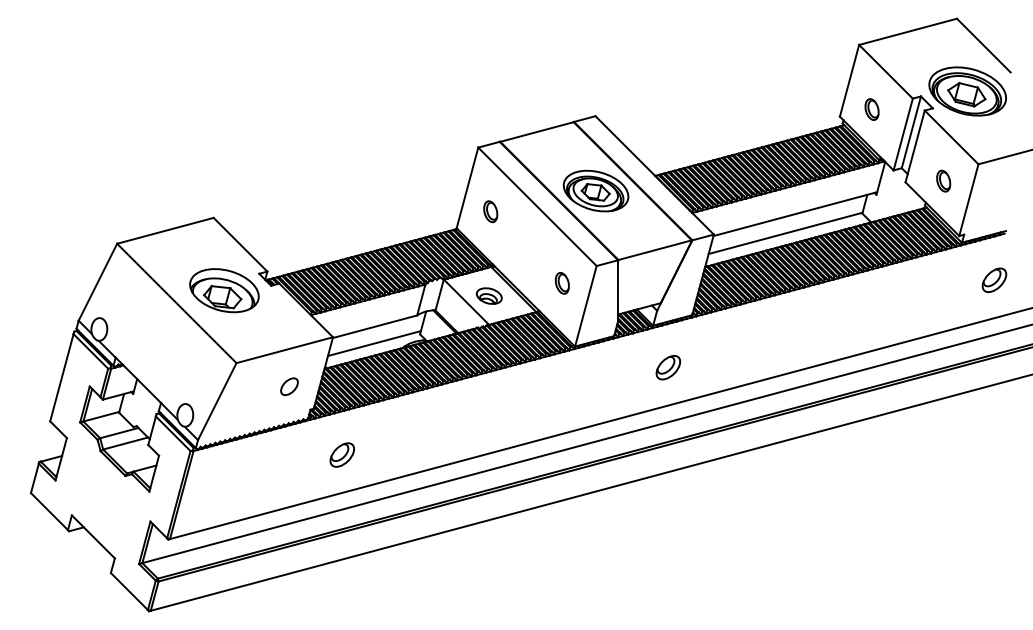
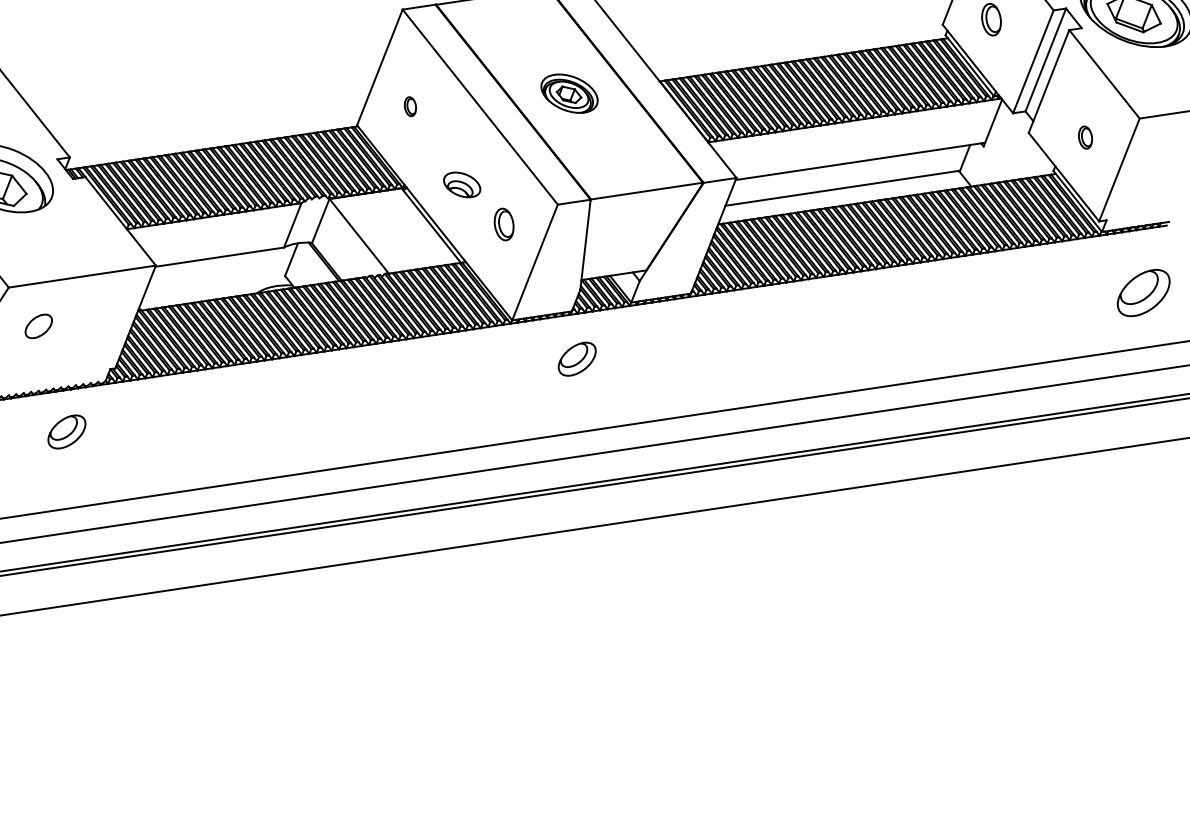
part: (943, 180) -> (1085, 136), size x0.7
part: (595, 190) -> (568, 92), size x0.6
part: (490, 211) -> (409, 106), size x0.6
part: (994, 279) -> (1143, 291), size x1.4
part: (488, 295) -> (461, 183), moved
line: (374, 343) -> (216, 281), removed
part: (668, 367) -> (577, 358), moved
part: (289, 386) -> (38, 326), moved
part: (341, 454) -> (65, 431), moved

